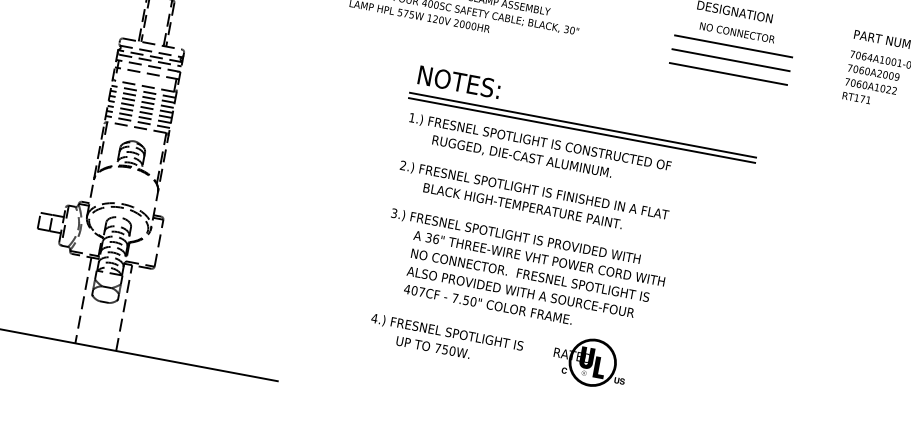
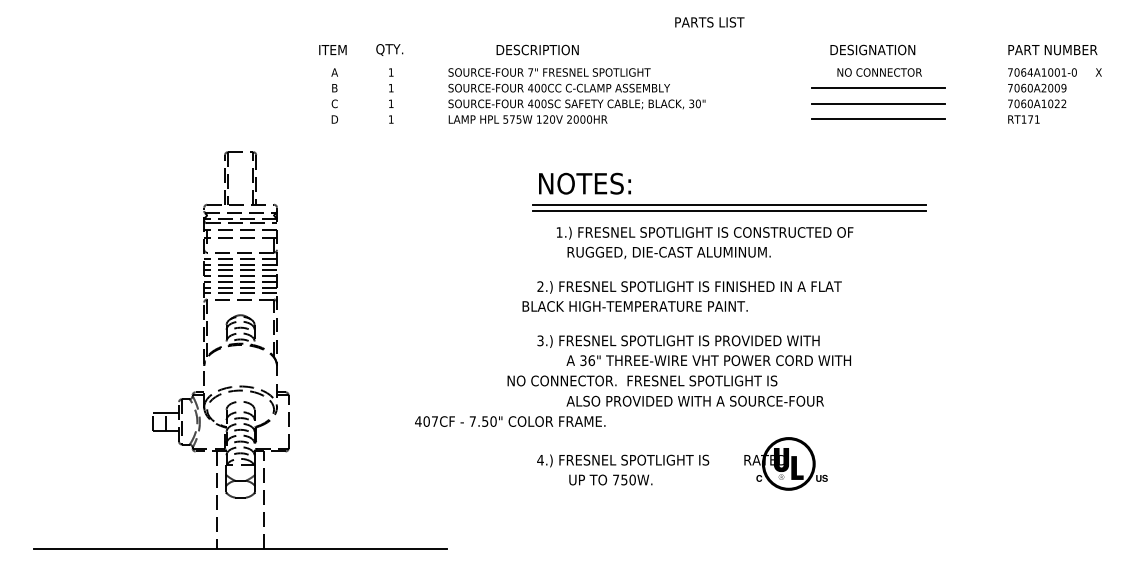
text: (539, 141) -> (704, 232), moved
text: (522, 206) -> (634, 306), moved
text: (530, 275) -> (642, 380), moved
text: (488, 304) -> (510, 421), moved

